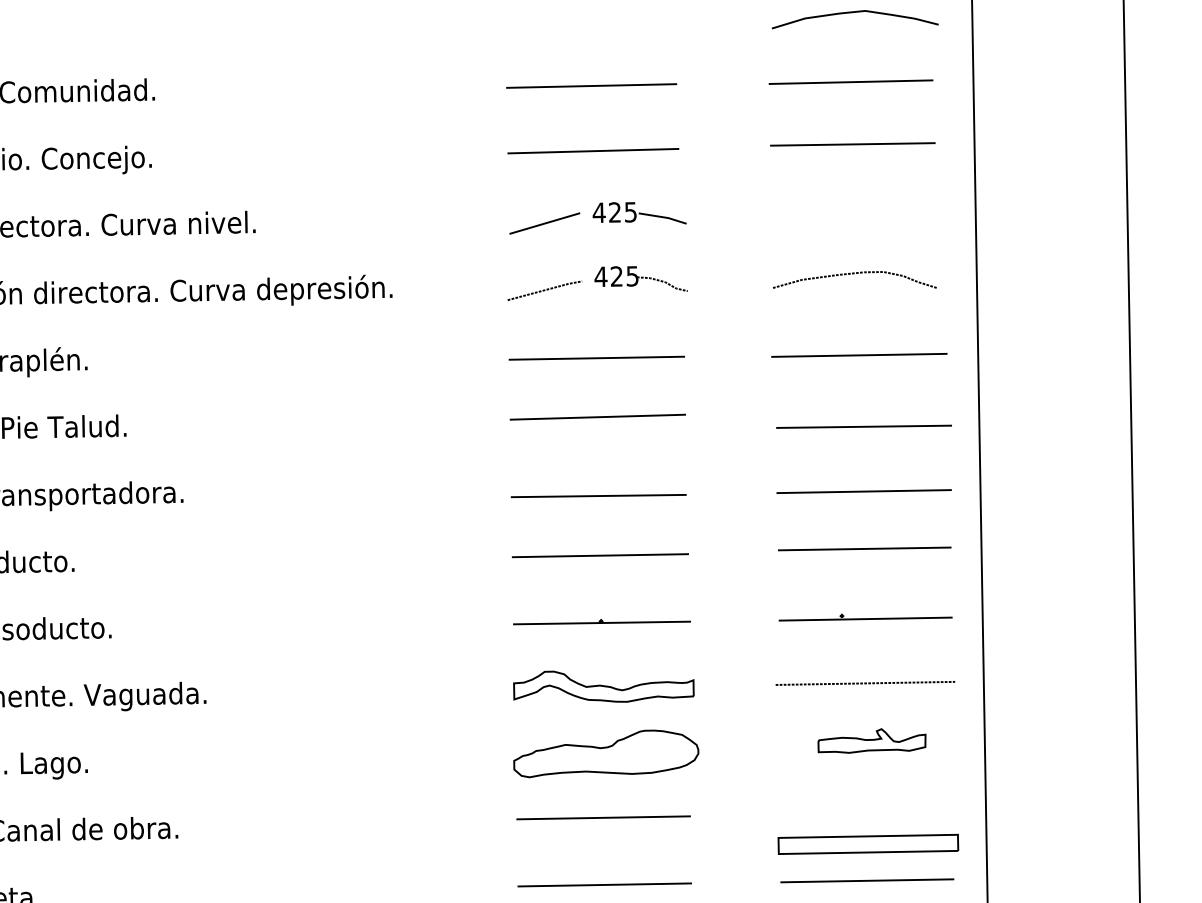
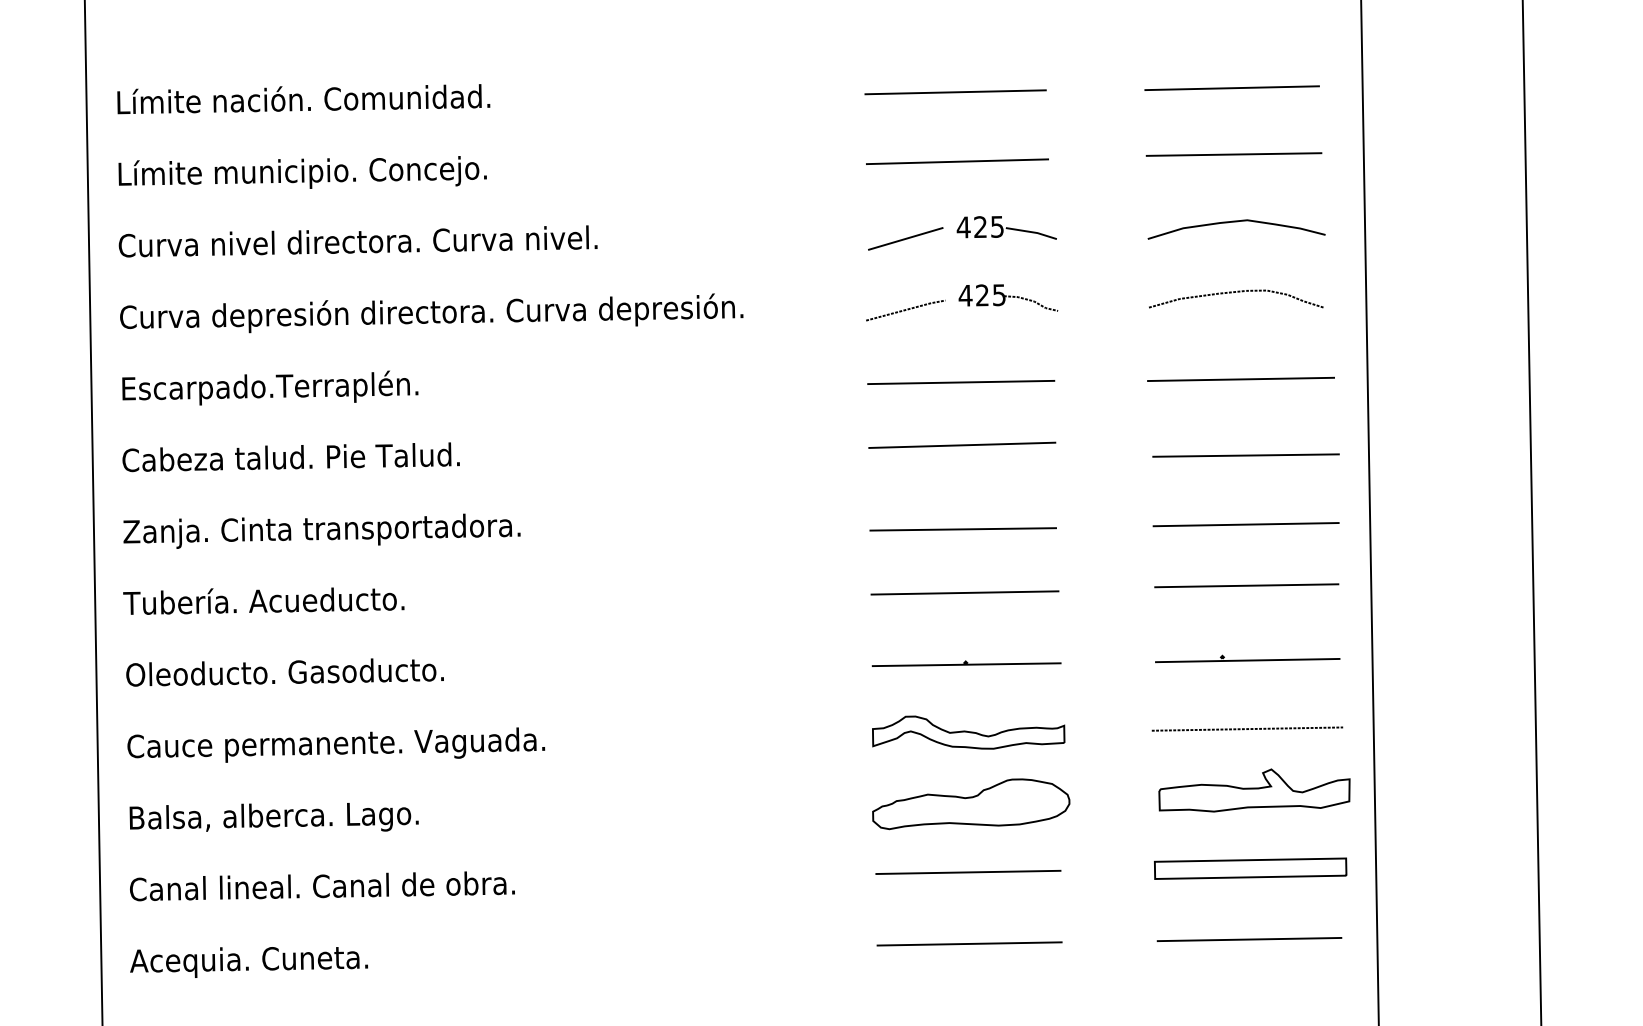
curve: (855, 13) -> (1236, 222), moved
part: (872, 741) -> (1254, 790), size x1.67
part: (868, 844) -> (1250, 868), moved

